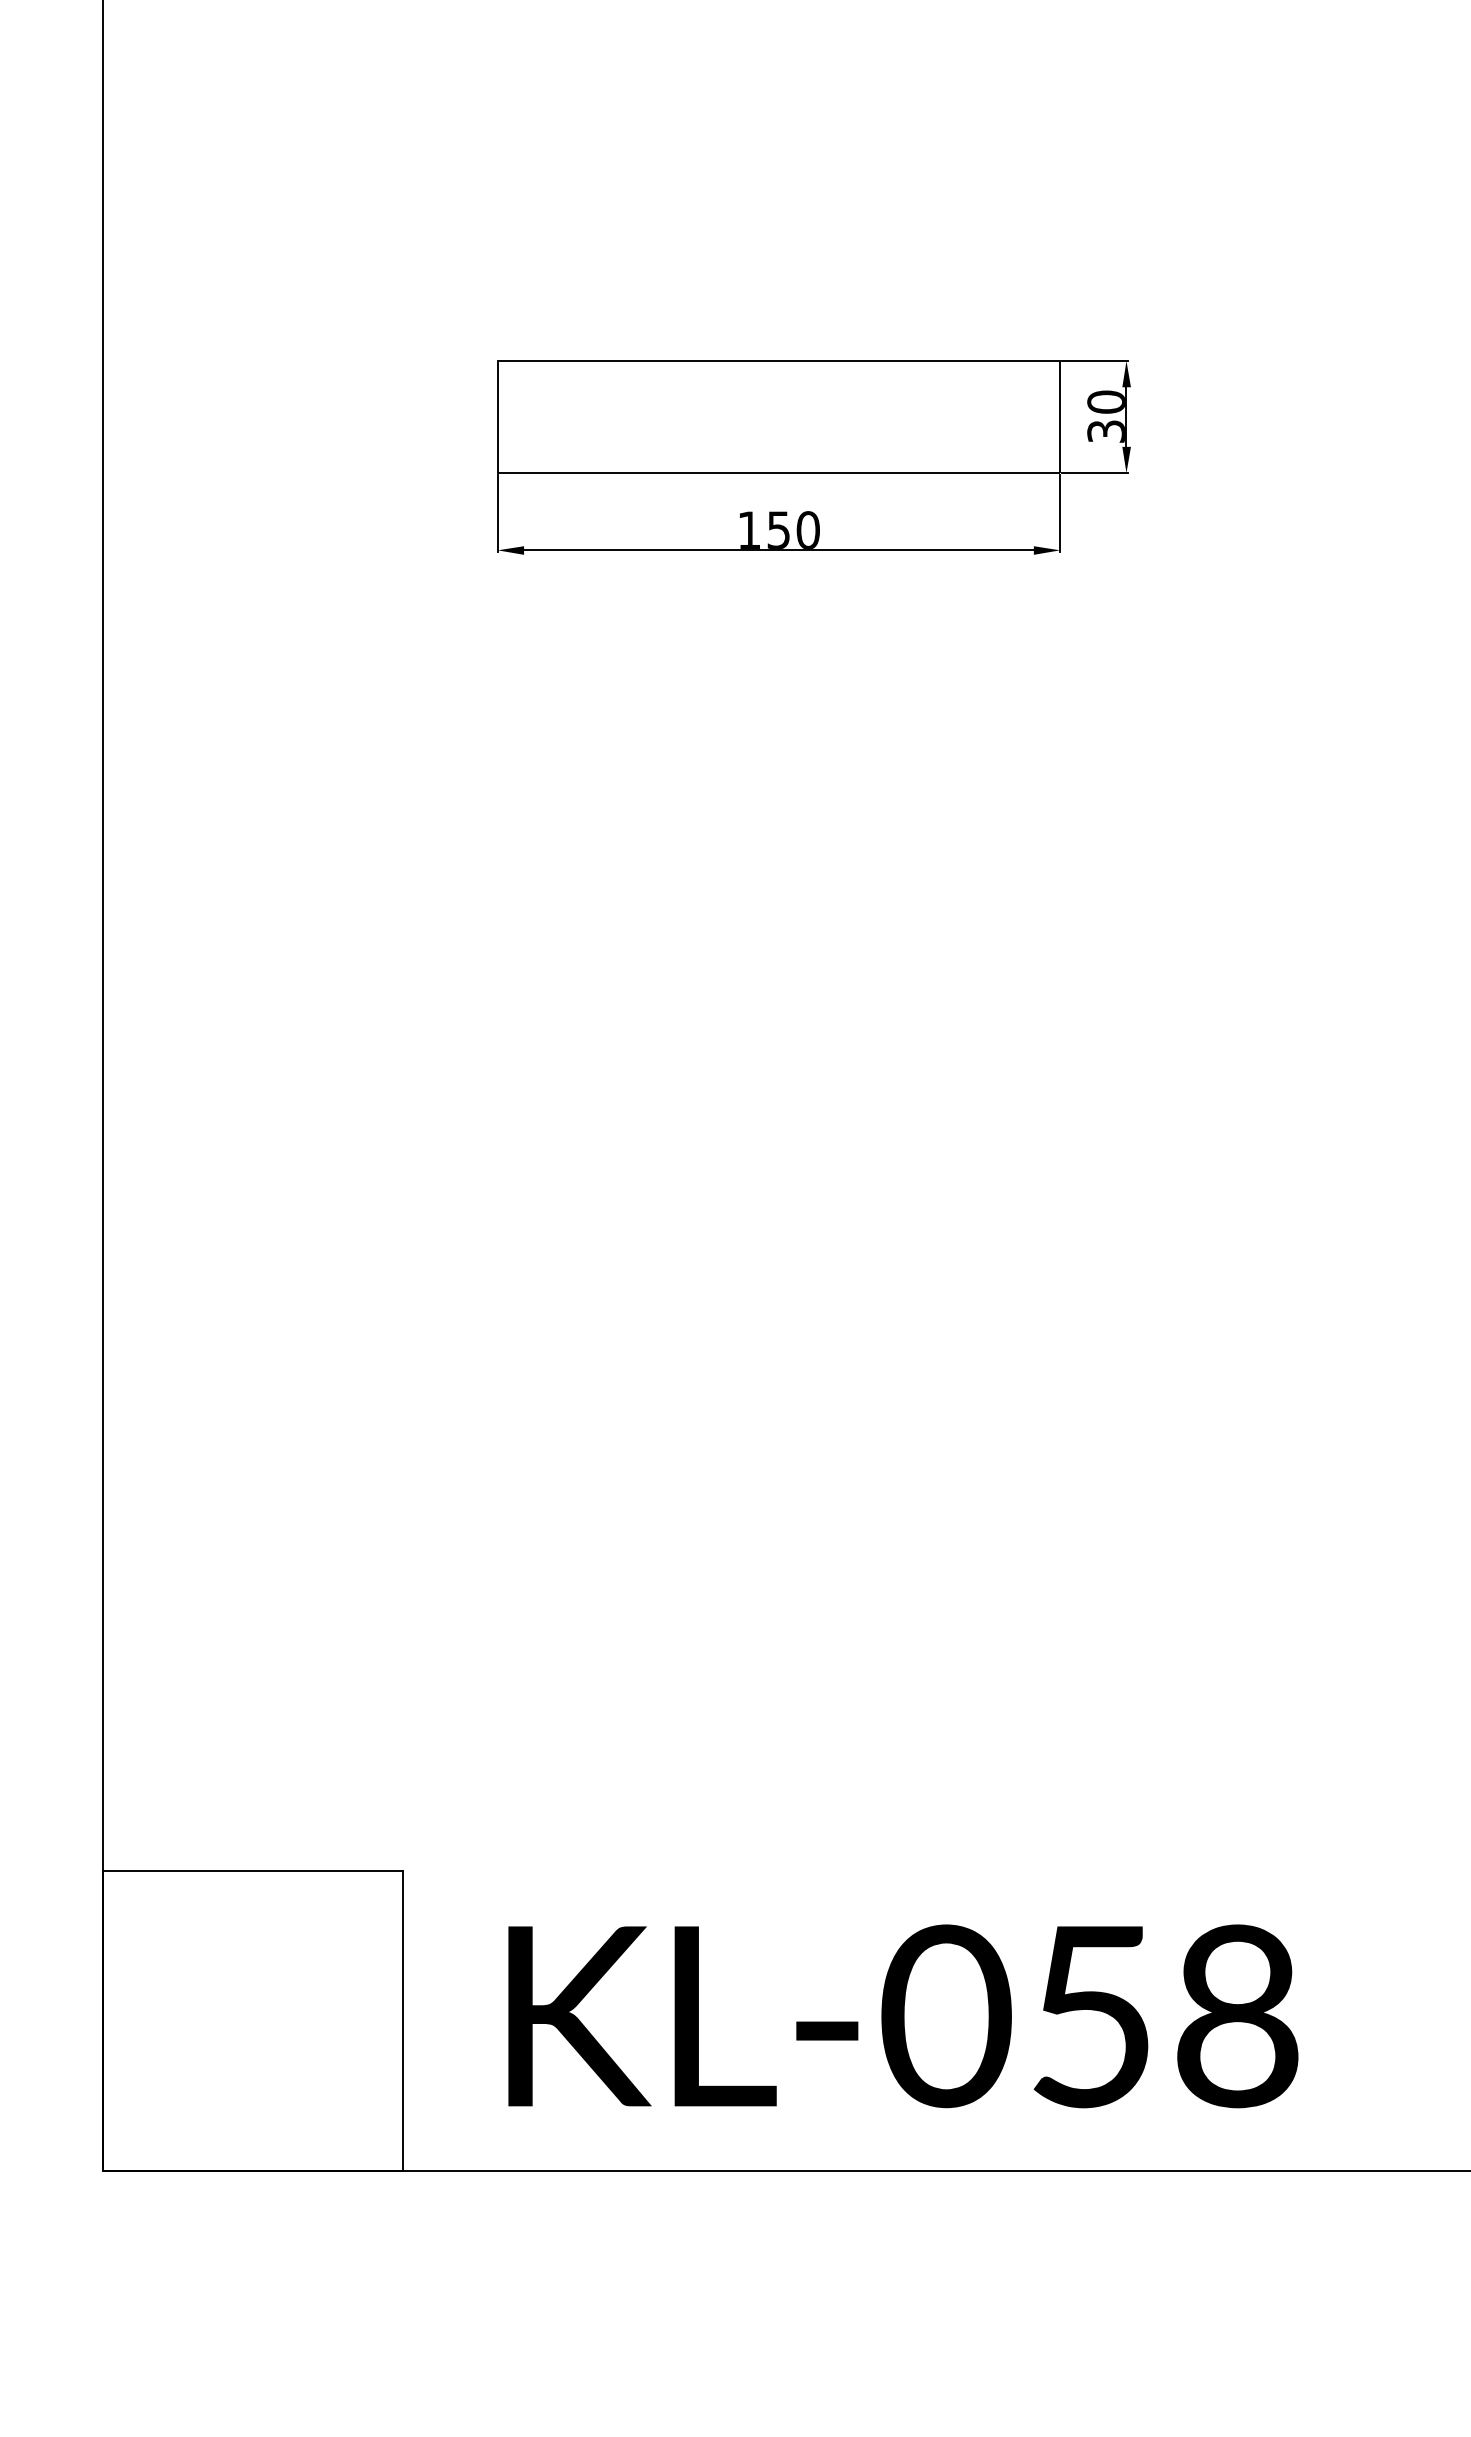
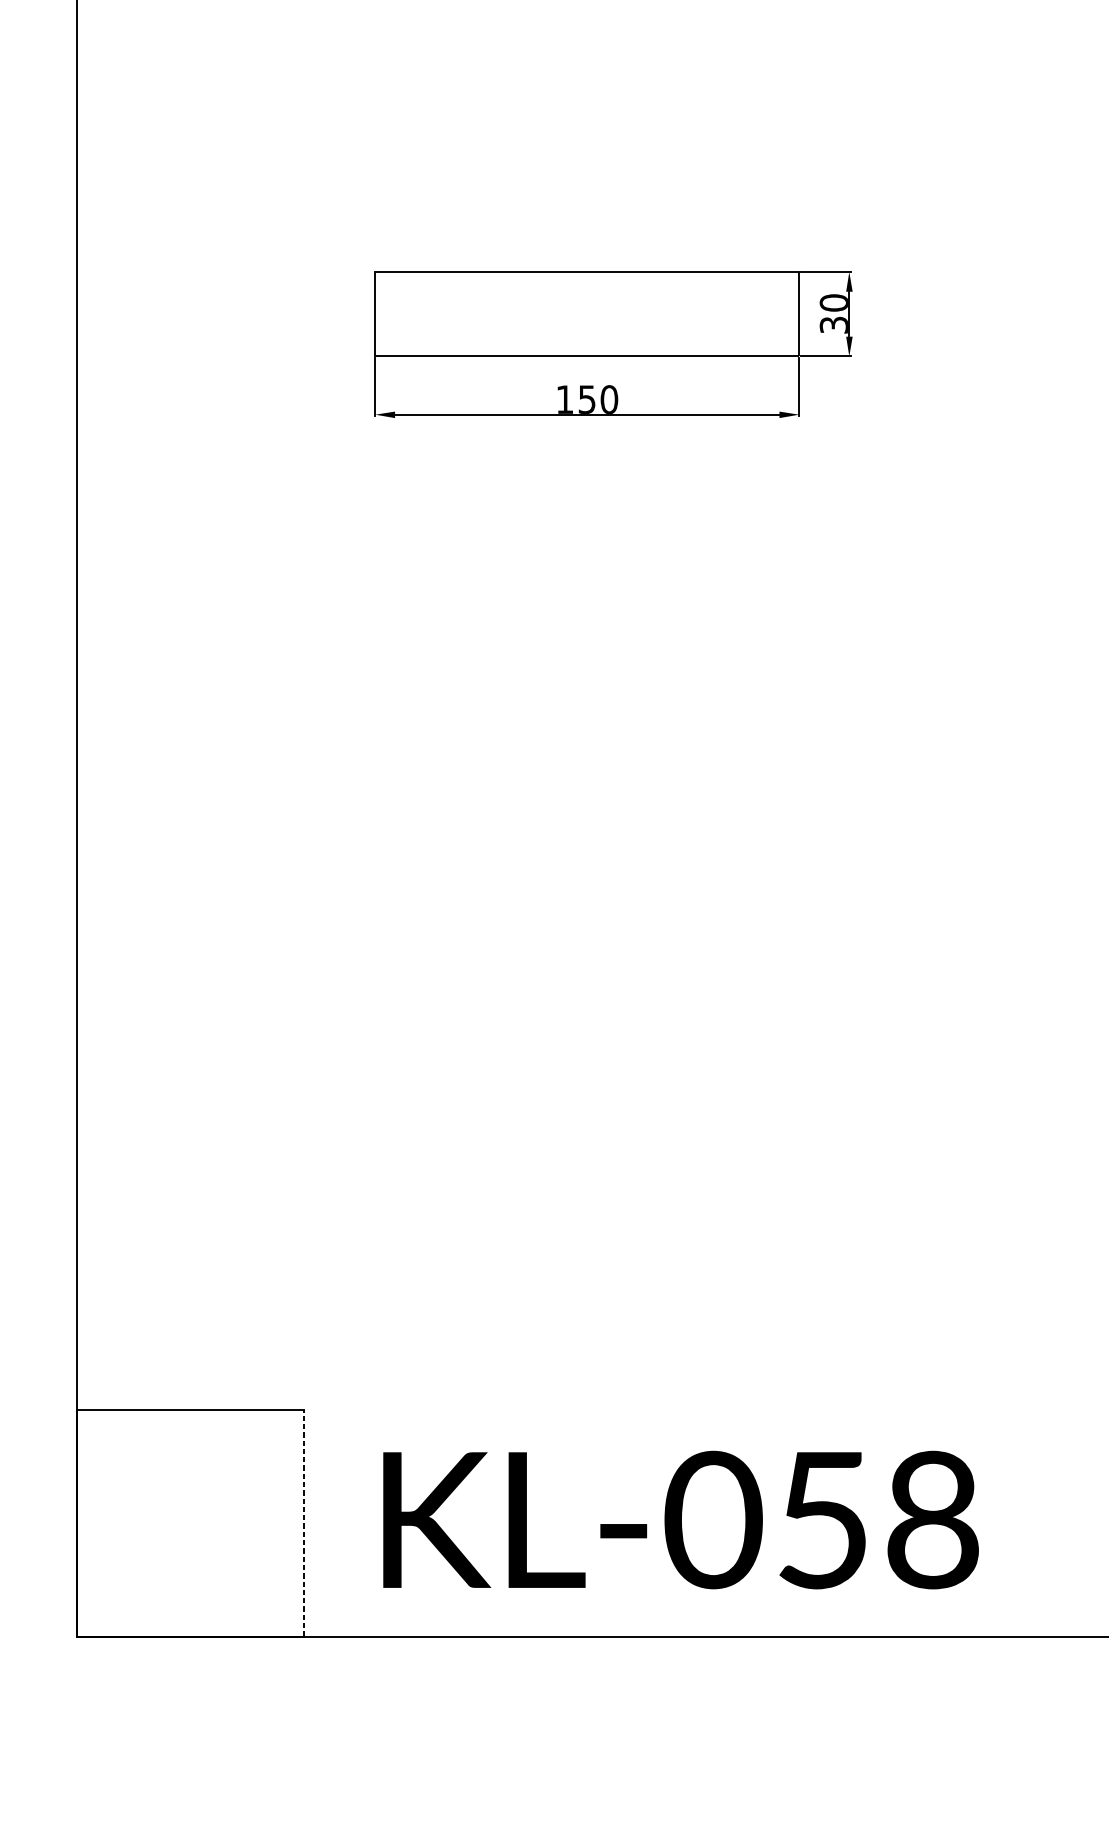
line: (402, 2020) -> (303, 1523), solid -> dashed

